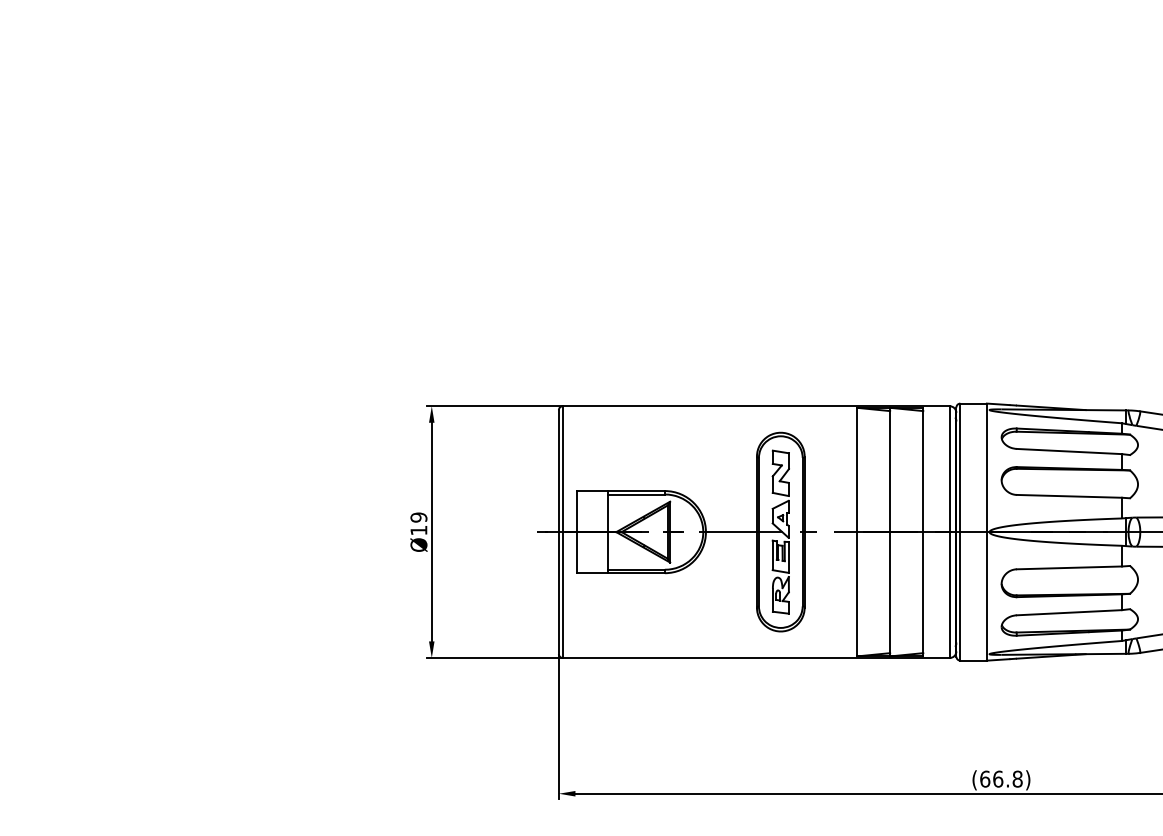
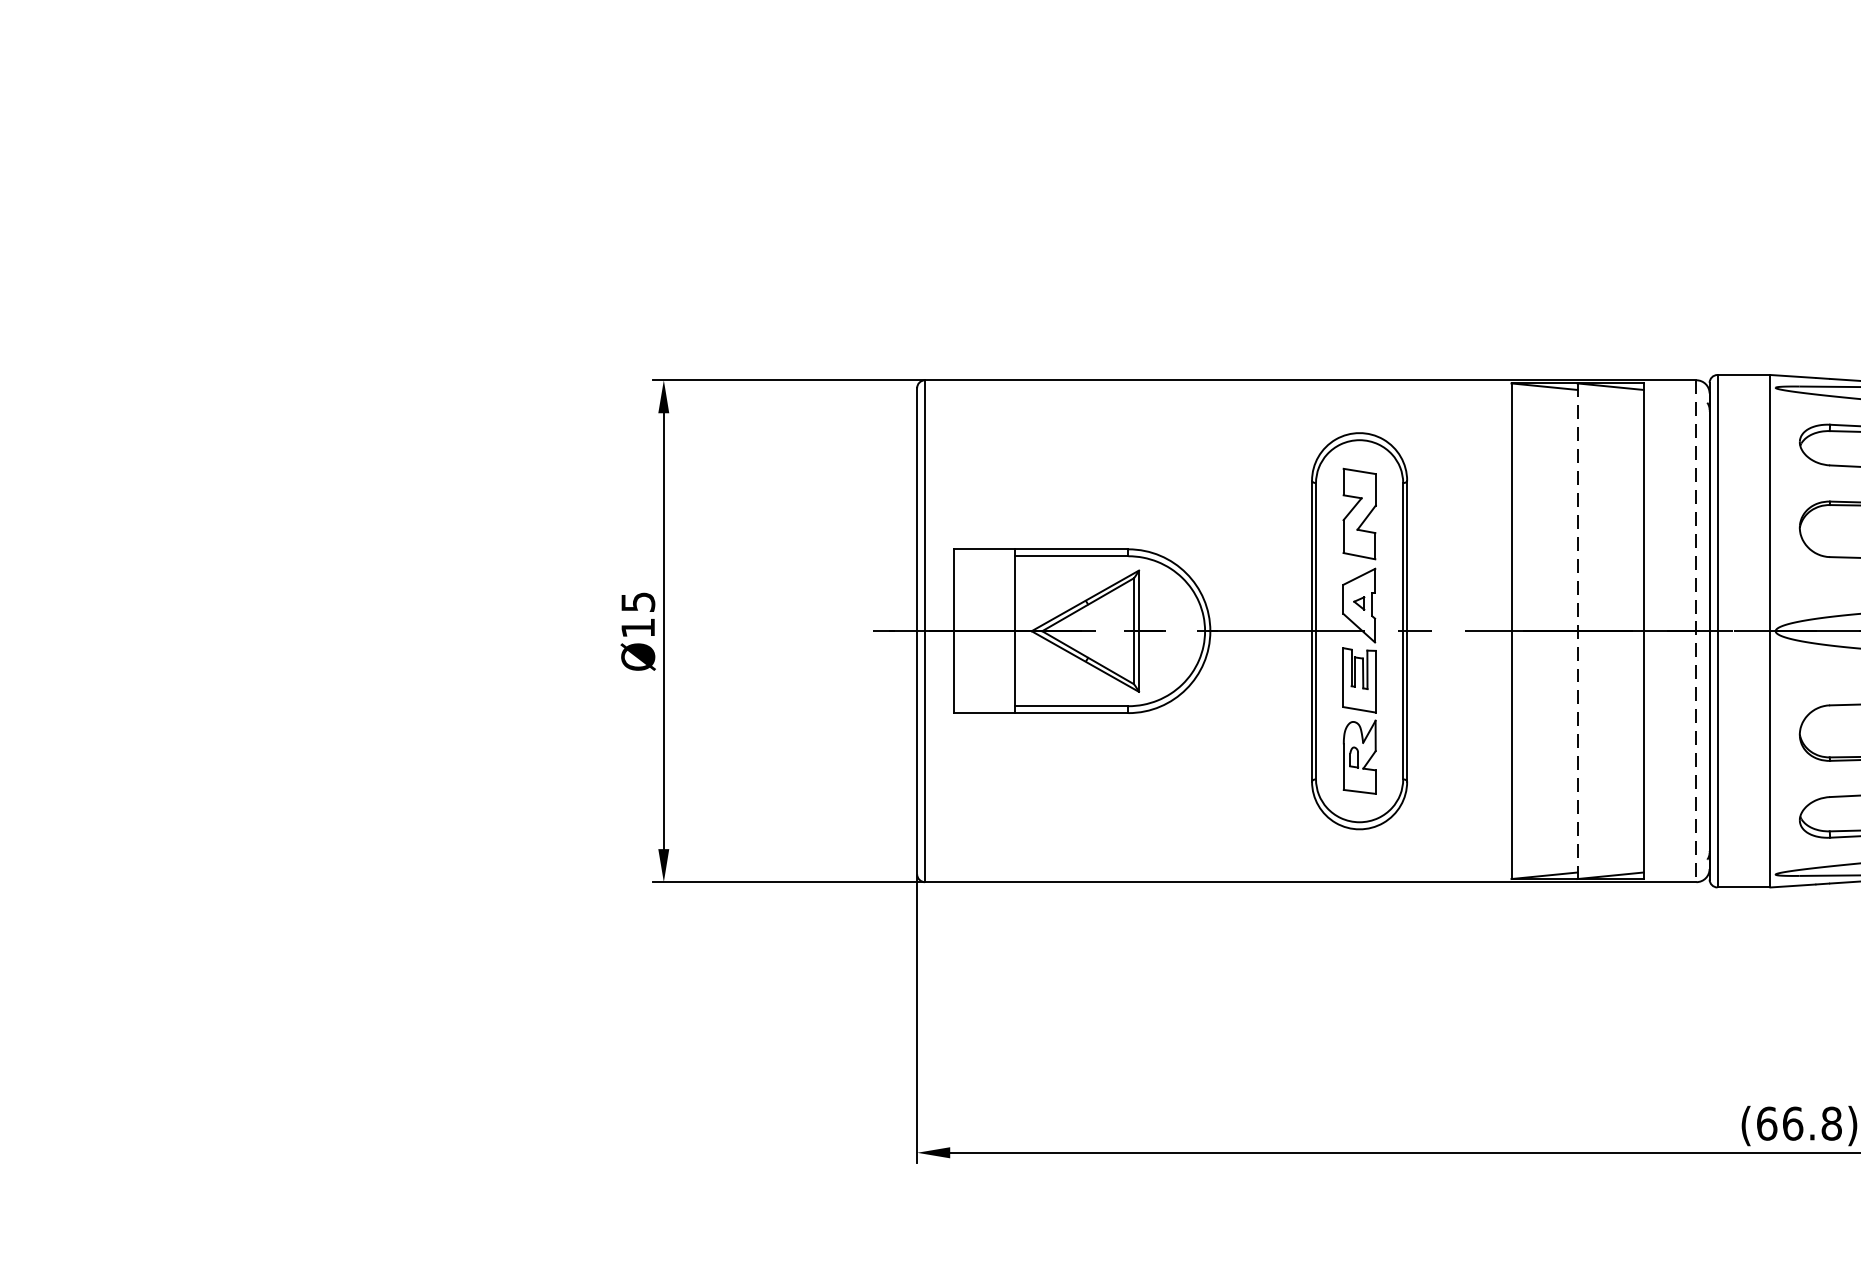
text: (418, 517) -> (637, 602), Ø19 -> Ø15
line: (890, 532) -> (1578, 631), solid -> dashed
line: (949, 532) -> (1695, 631), solid -> dashed

